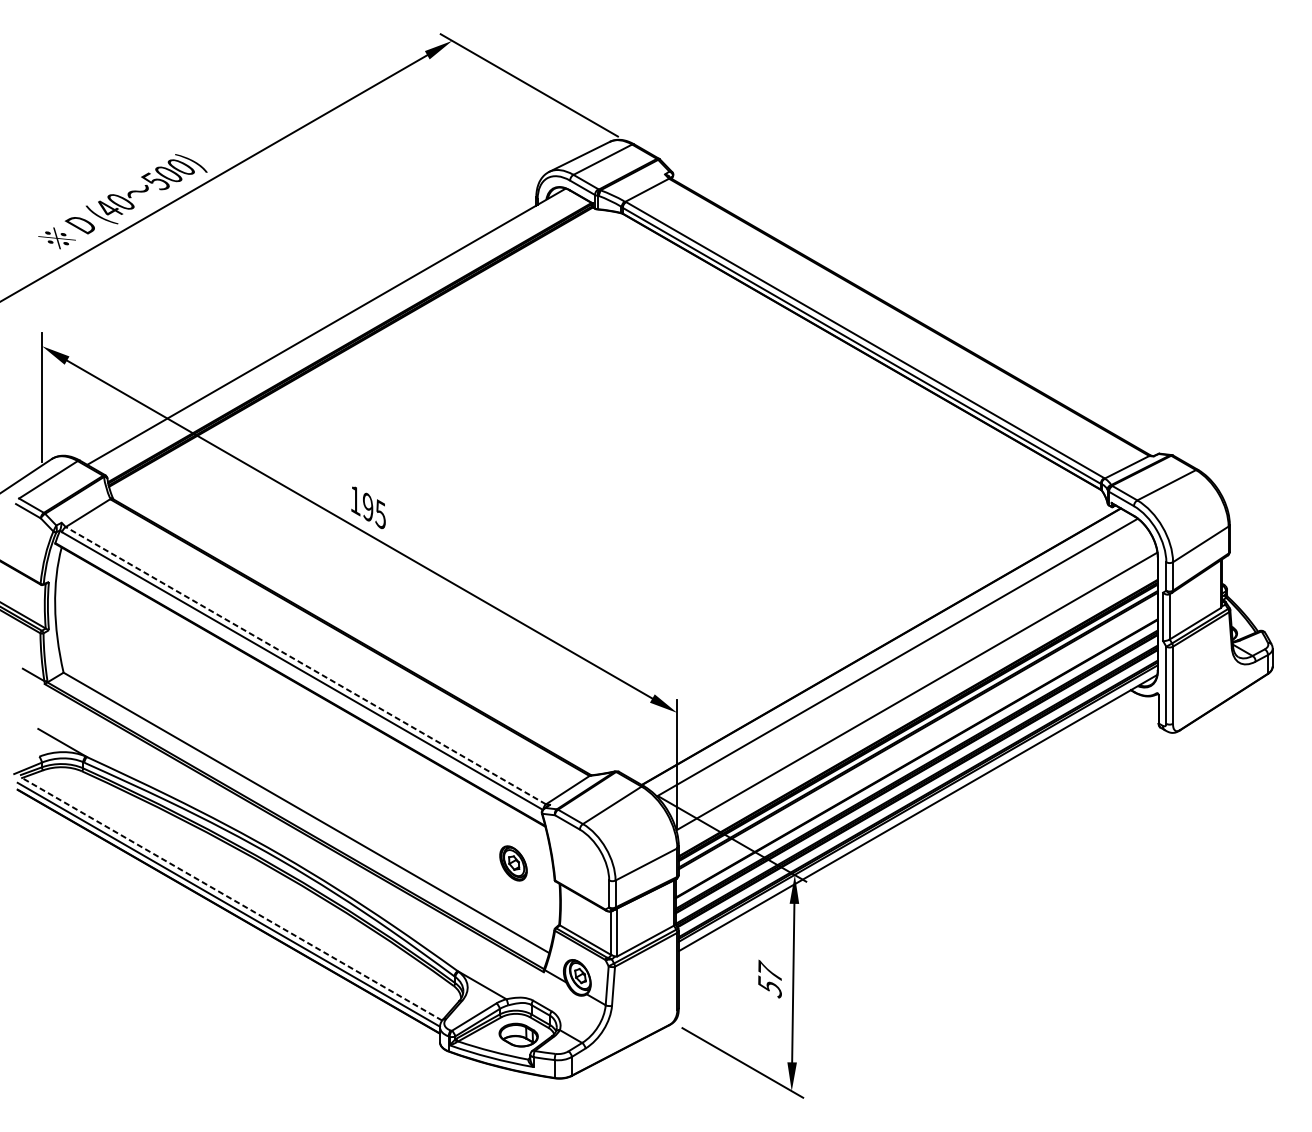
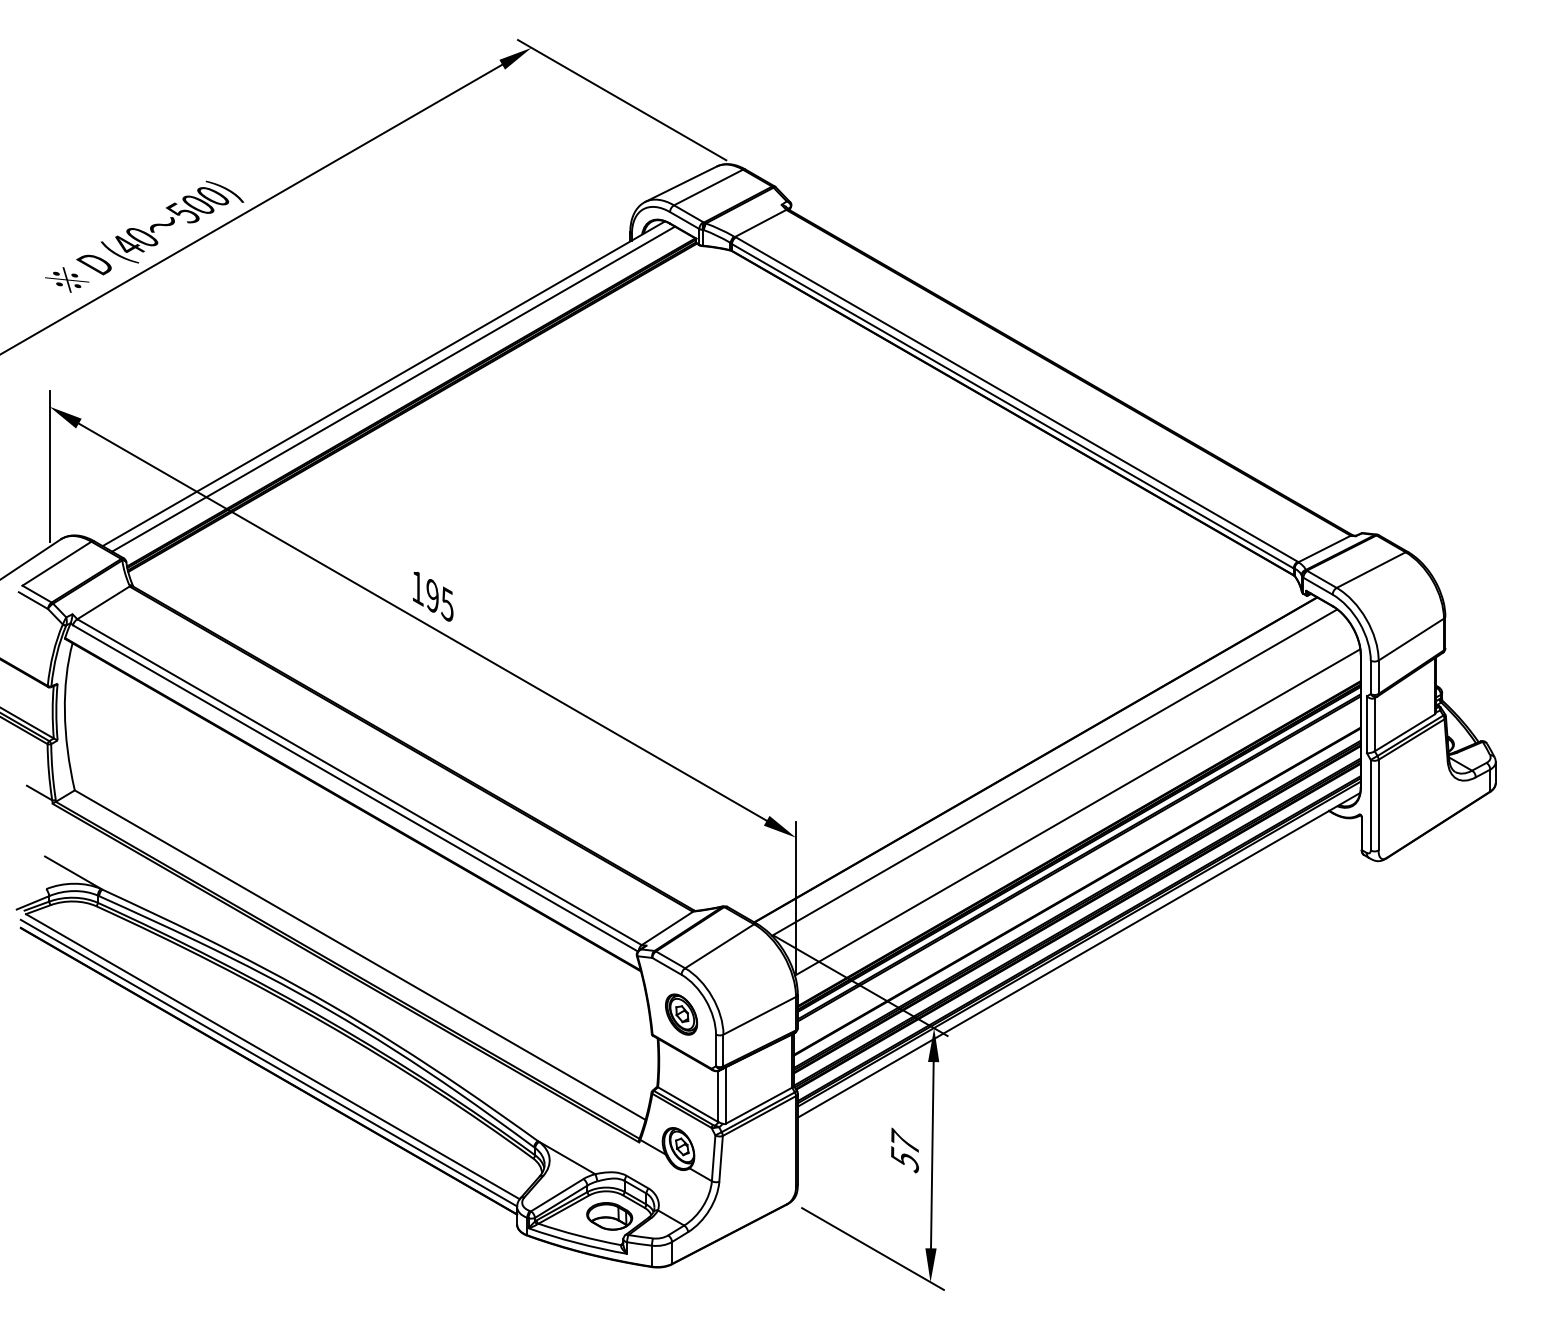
line: (334, 330) -> (393, 388), added
line: (305, 665) -> (359, 782), dashed -> solid
part: (513, 863) -> (681, 1014), moved
line: (231, 899) -> (272, 1056), dashed -> solid

